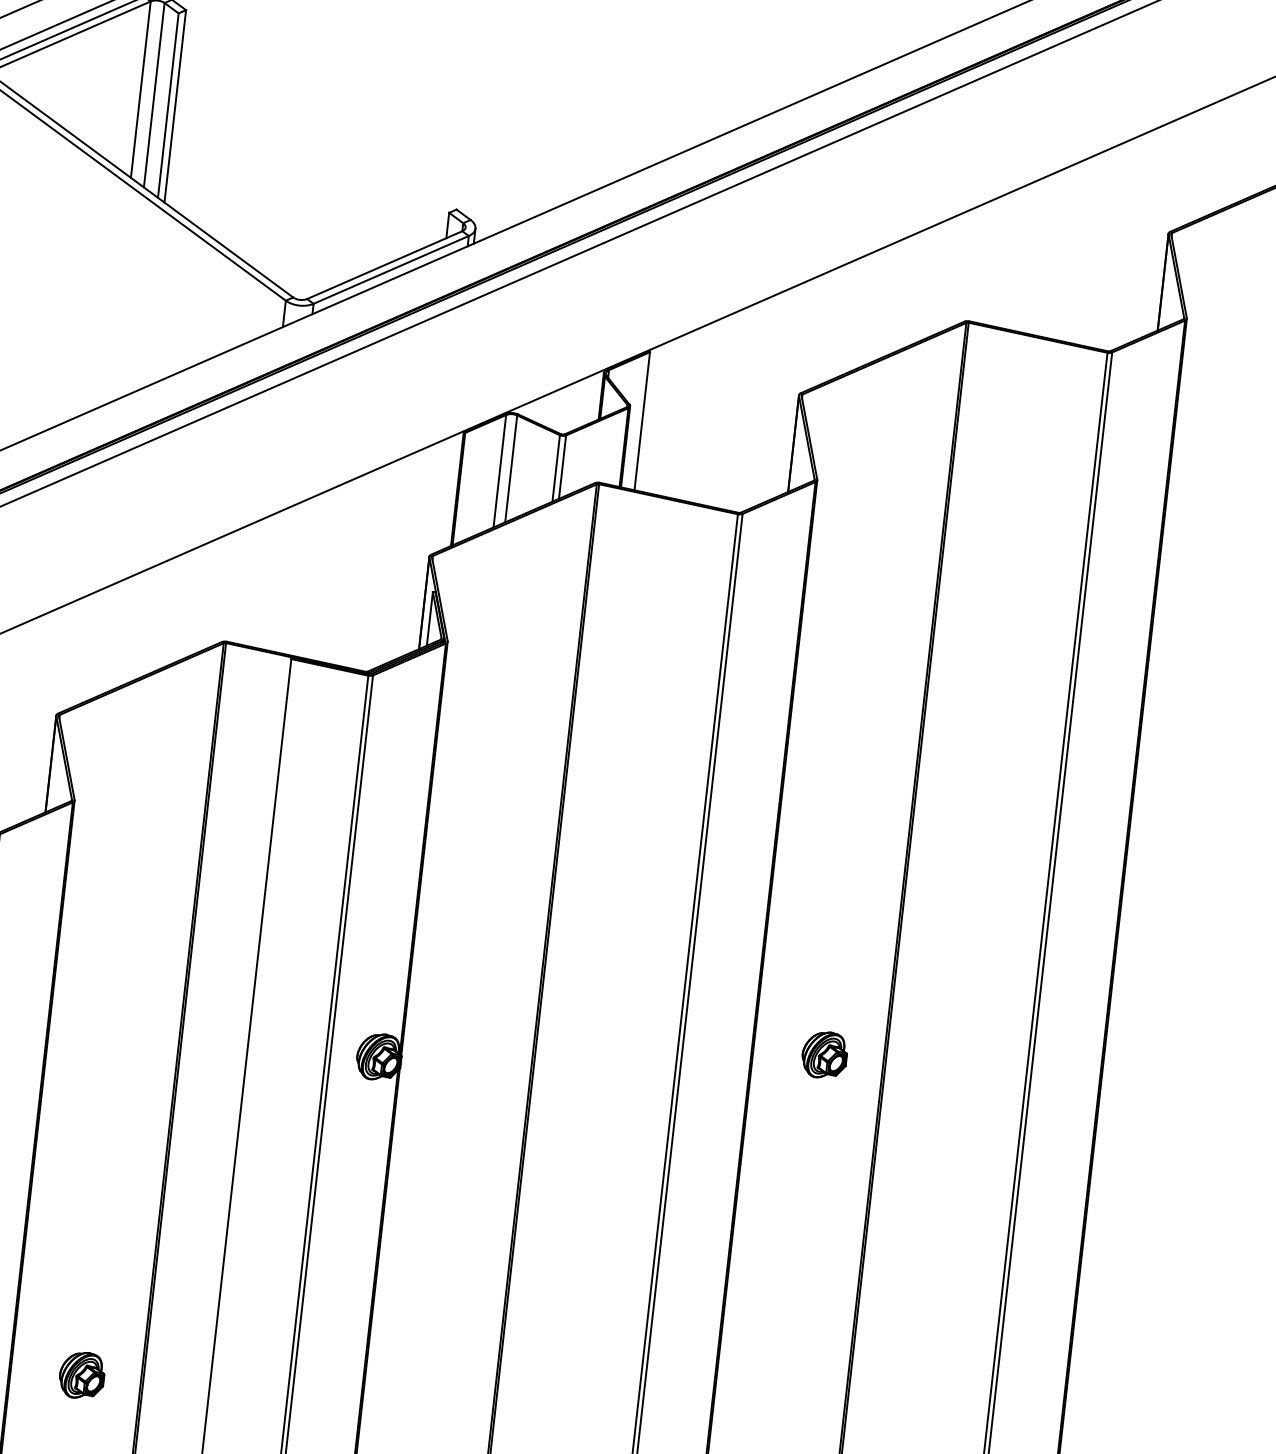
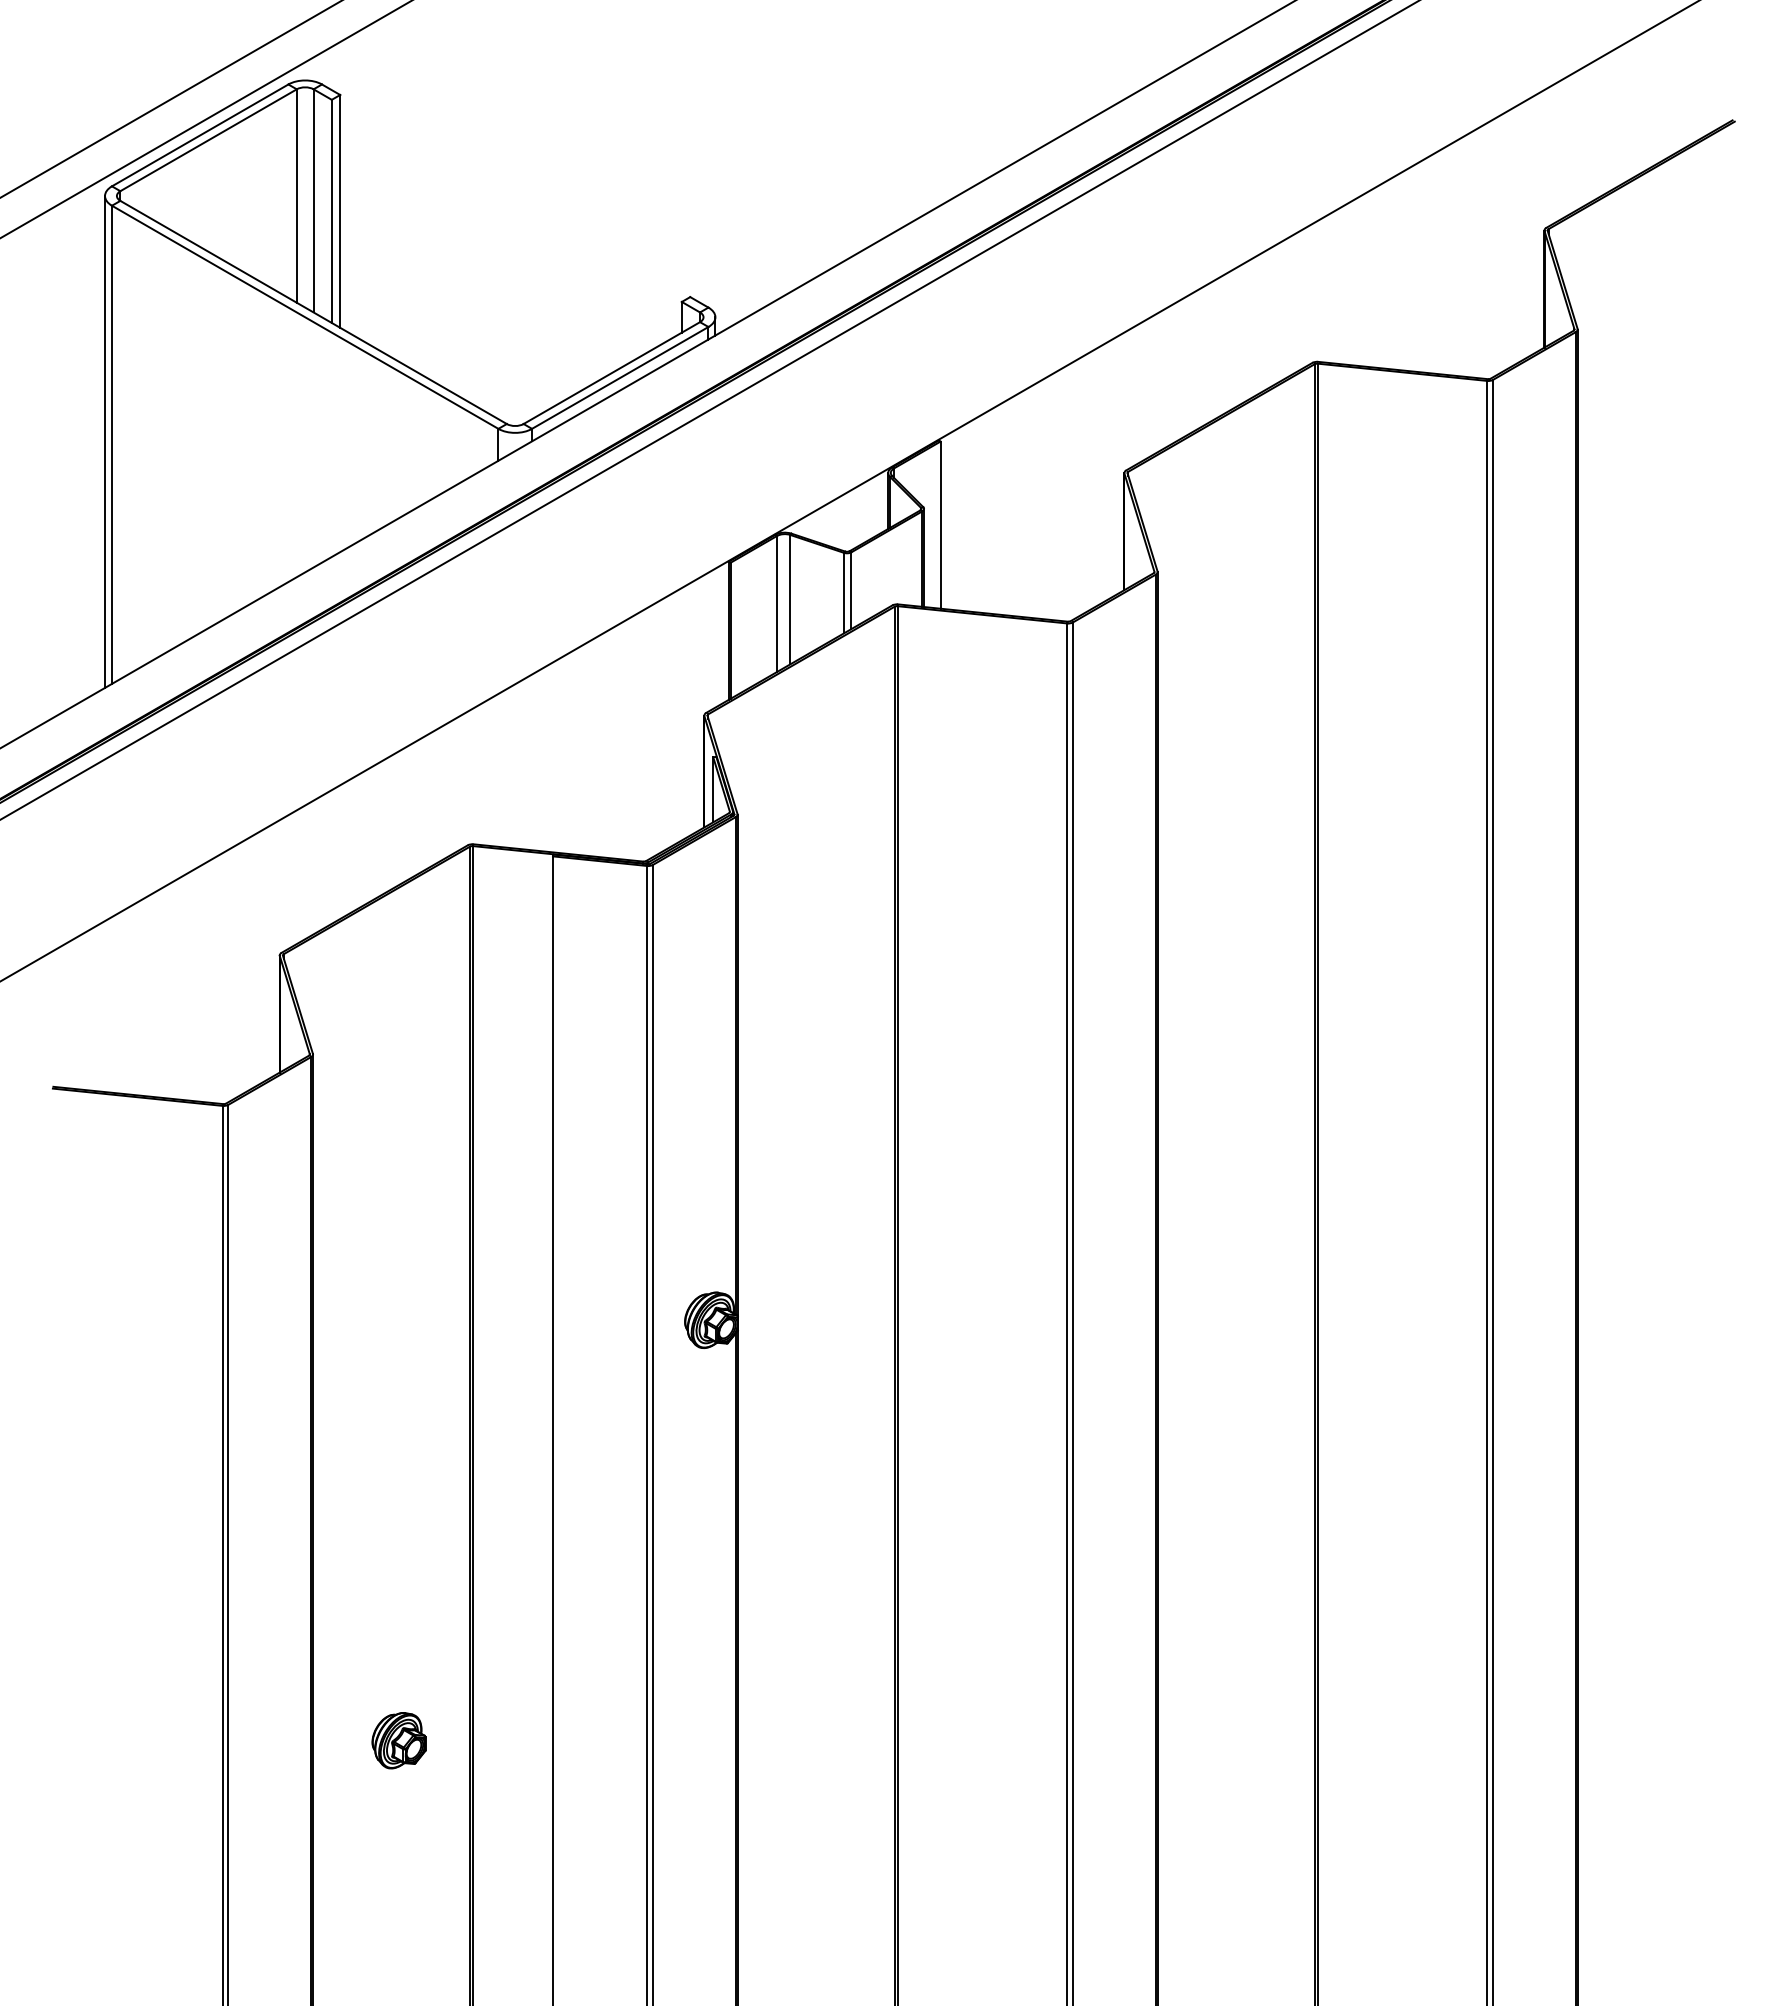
part: (824, 1054) -> (1243, 1257), removed

